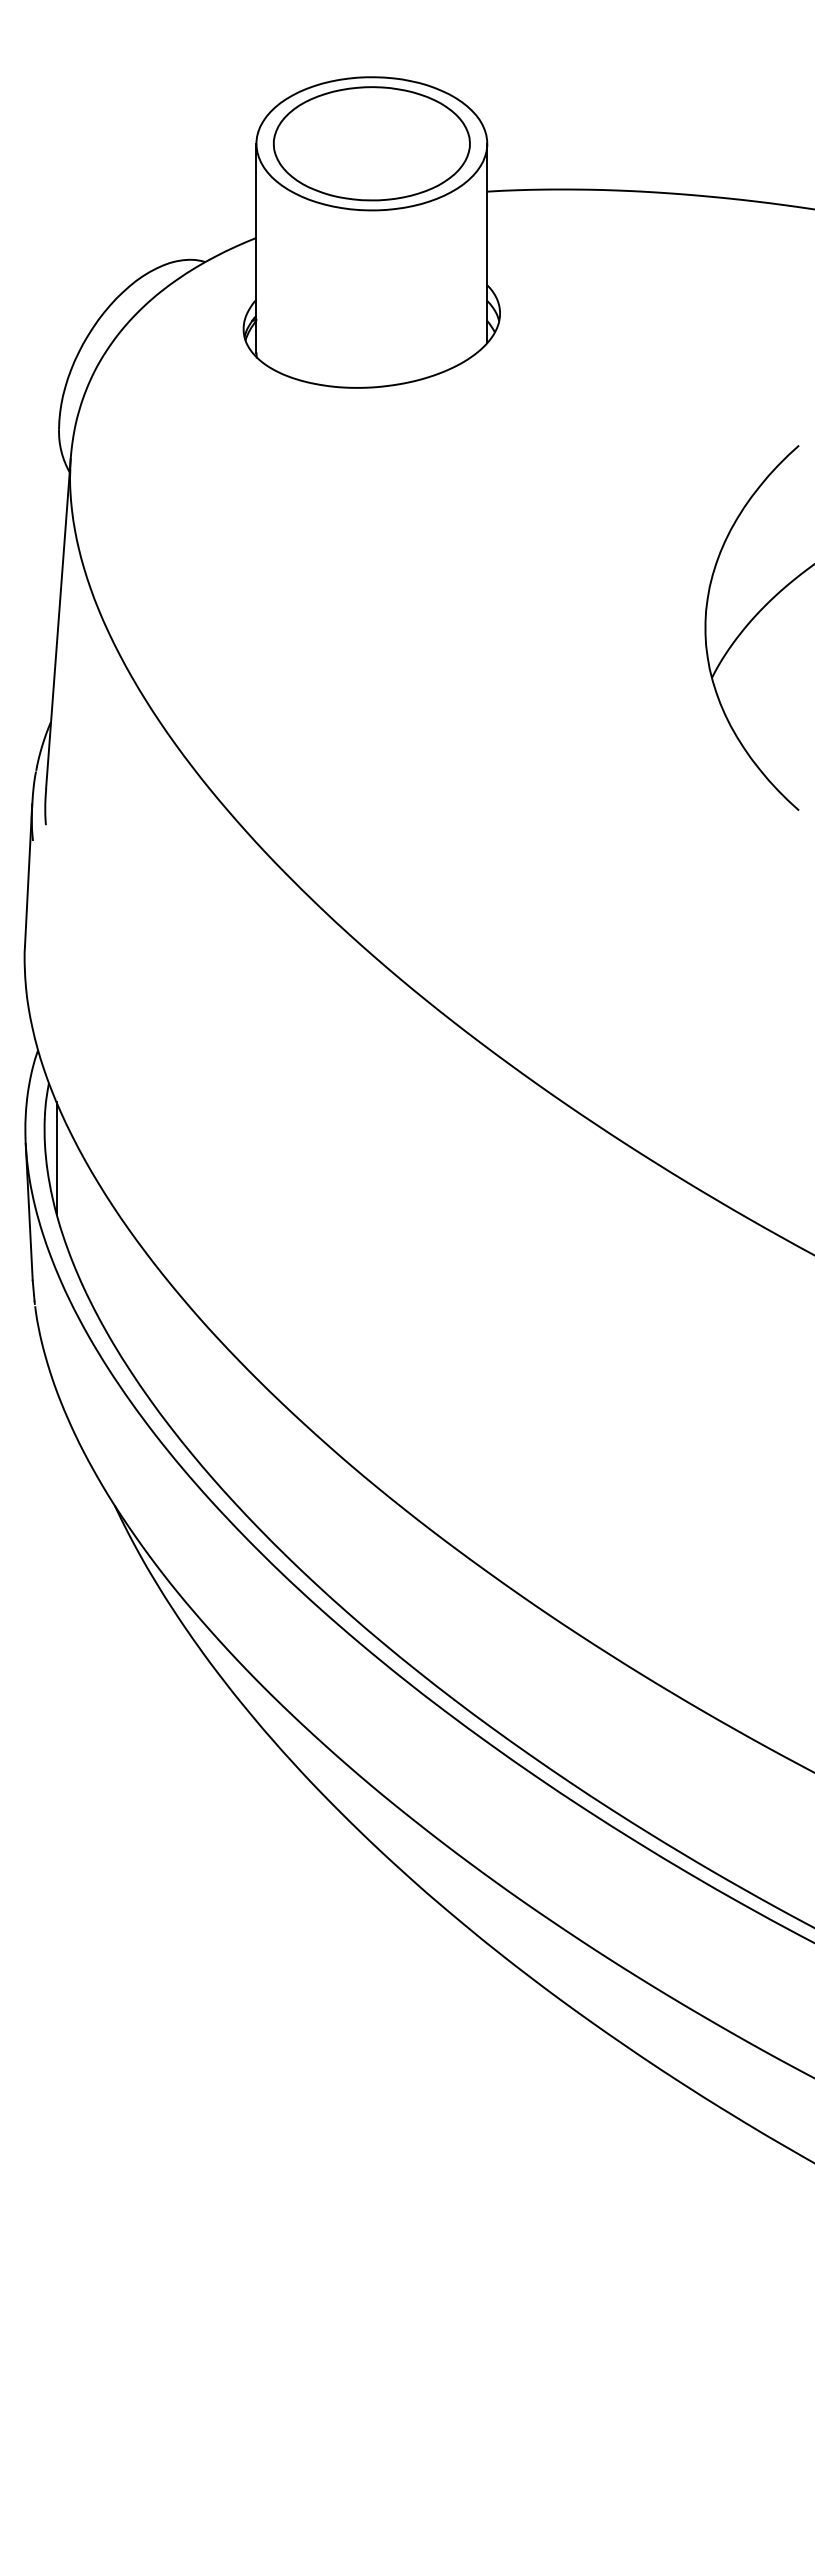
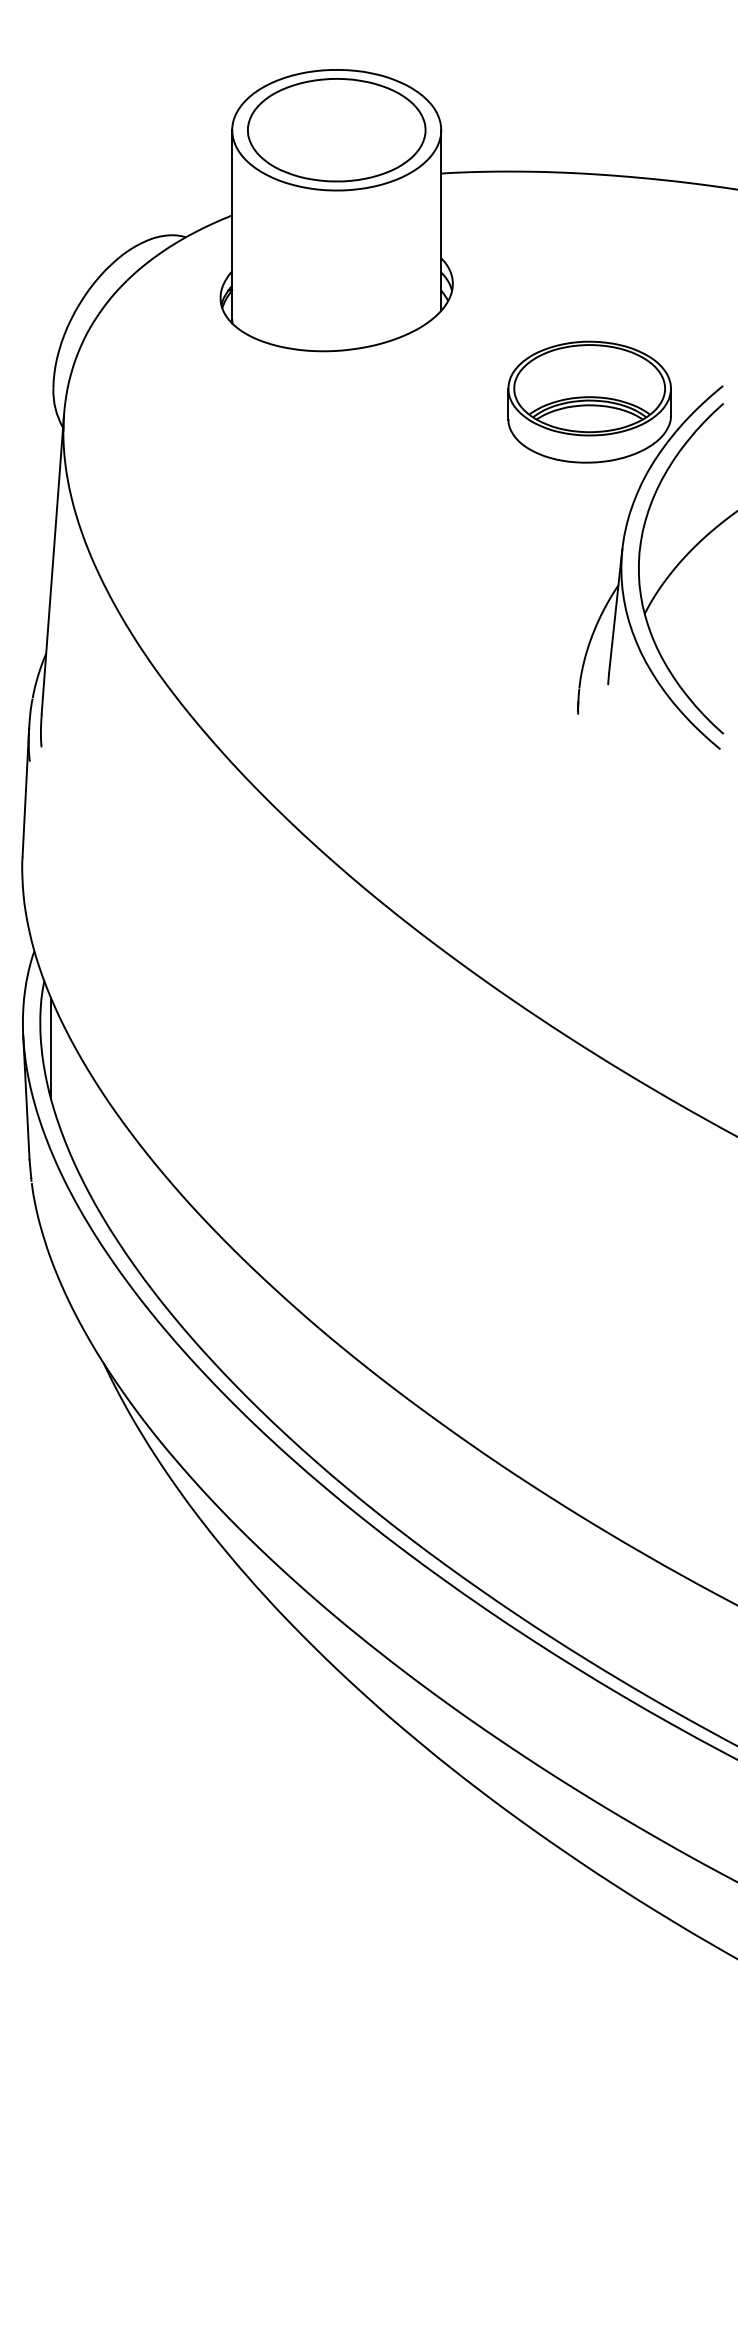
part: (686, 602) -> (621, 545), added

